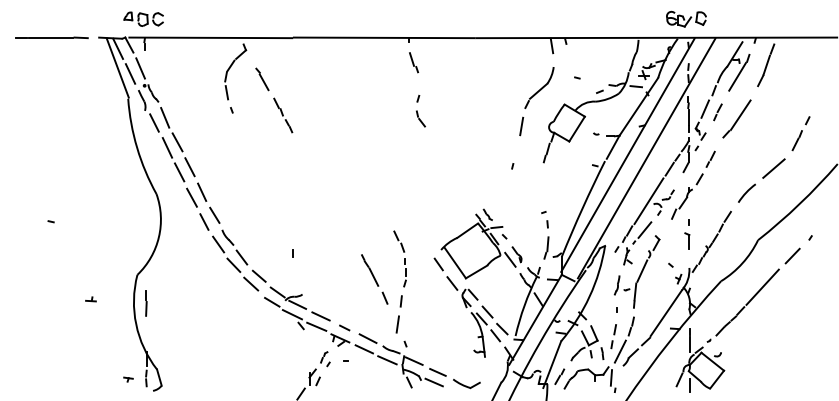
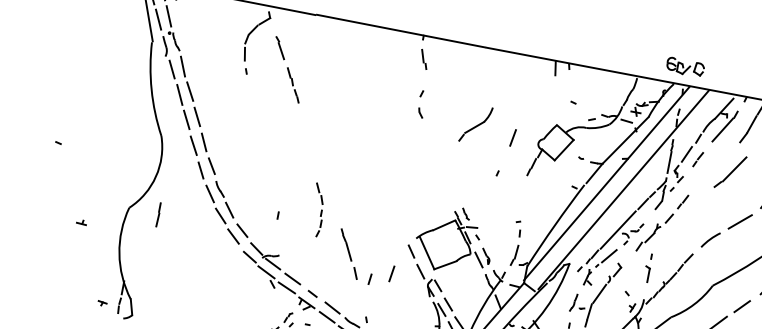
part: (539, 87) -> (476, 124), moved
part: (420, 118) -> (420, 112), size x0.6
part: (736, 118) -> (730, 171), moved
part: (399, 258) -> (317, 209), moved
line: (146, 303) -> (158, 214), moved
line: (397, 324) -> (391, 273), moved

